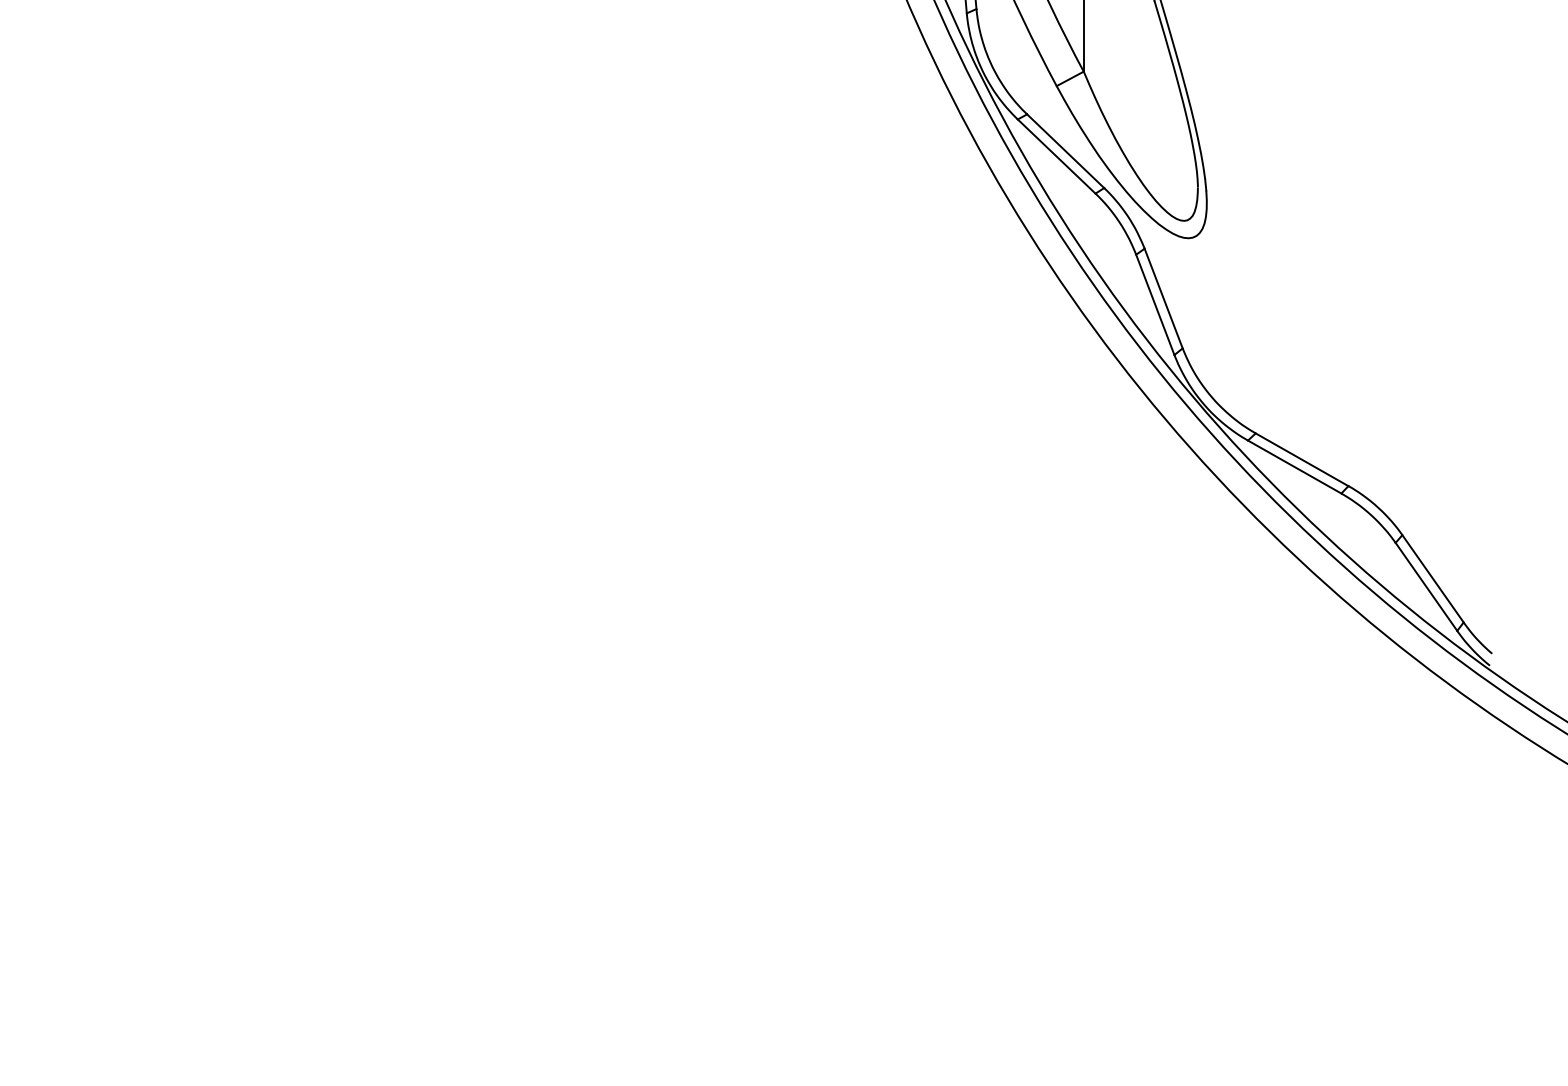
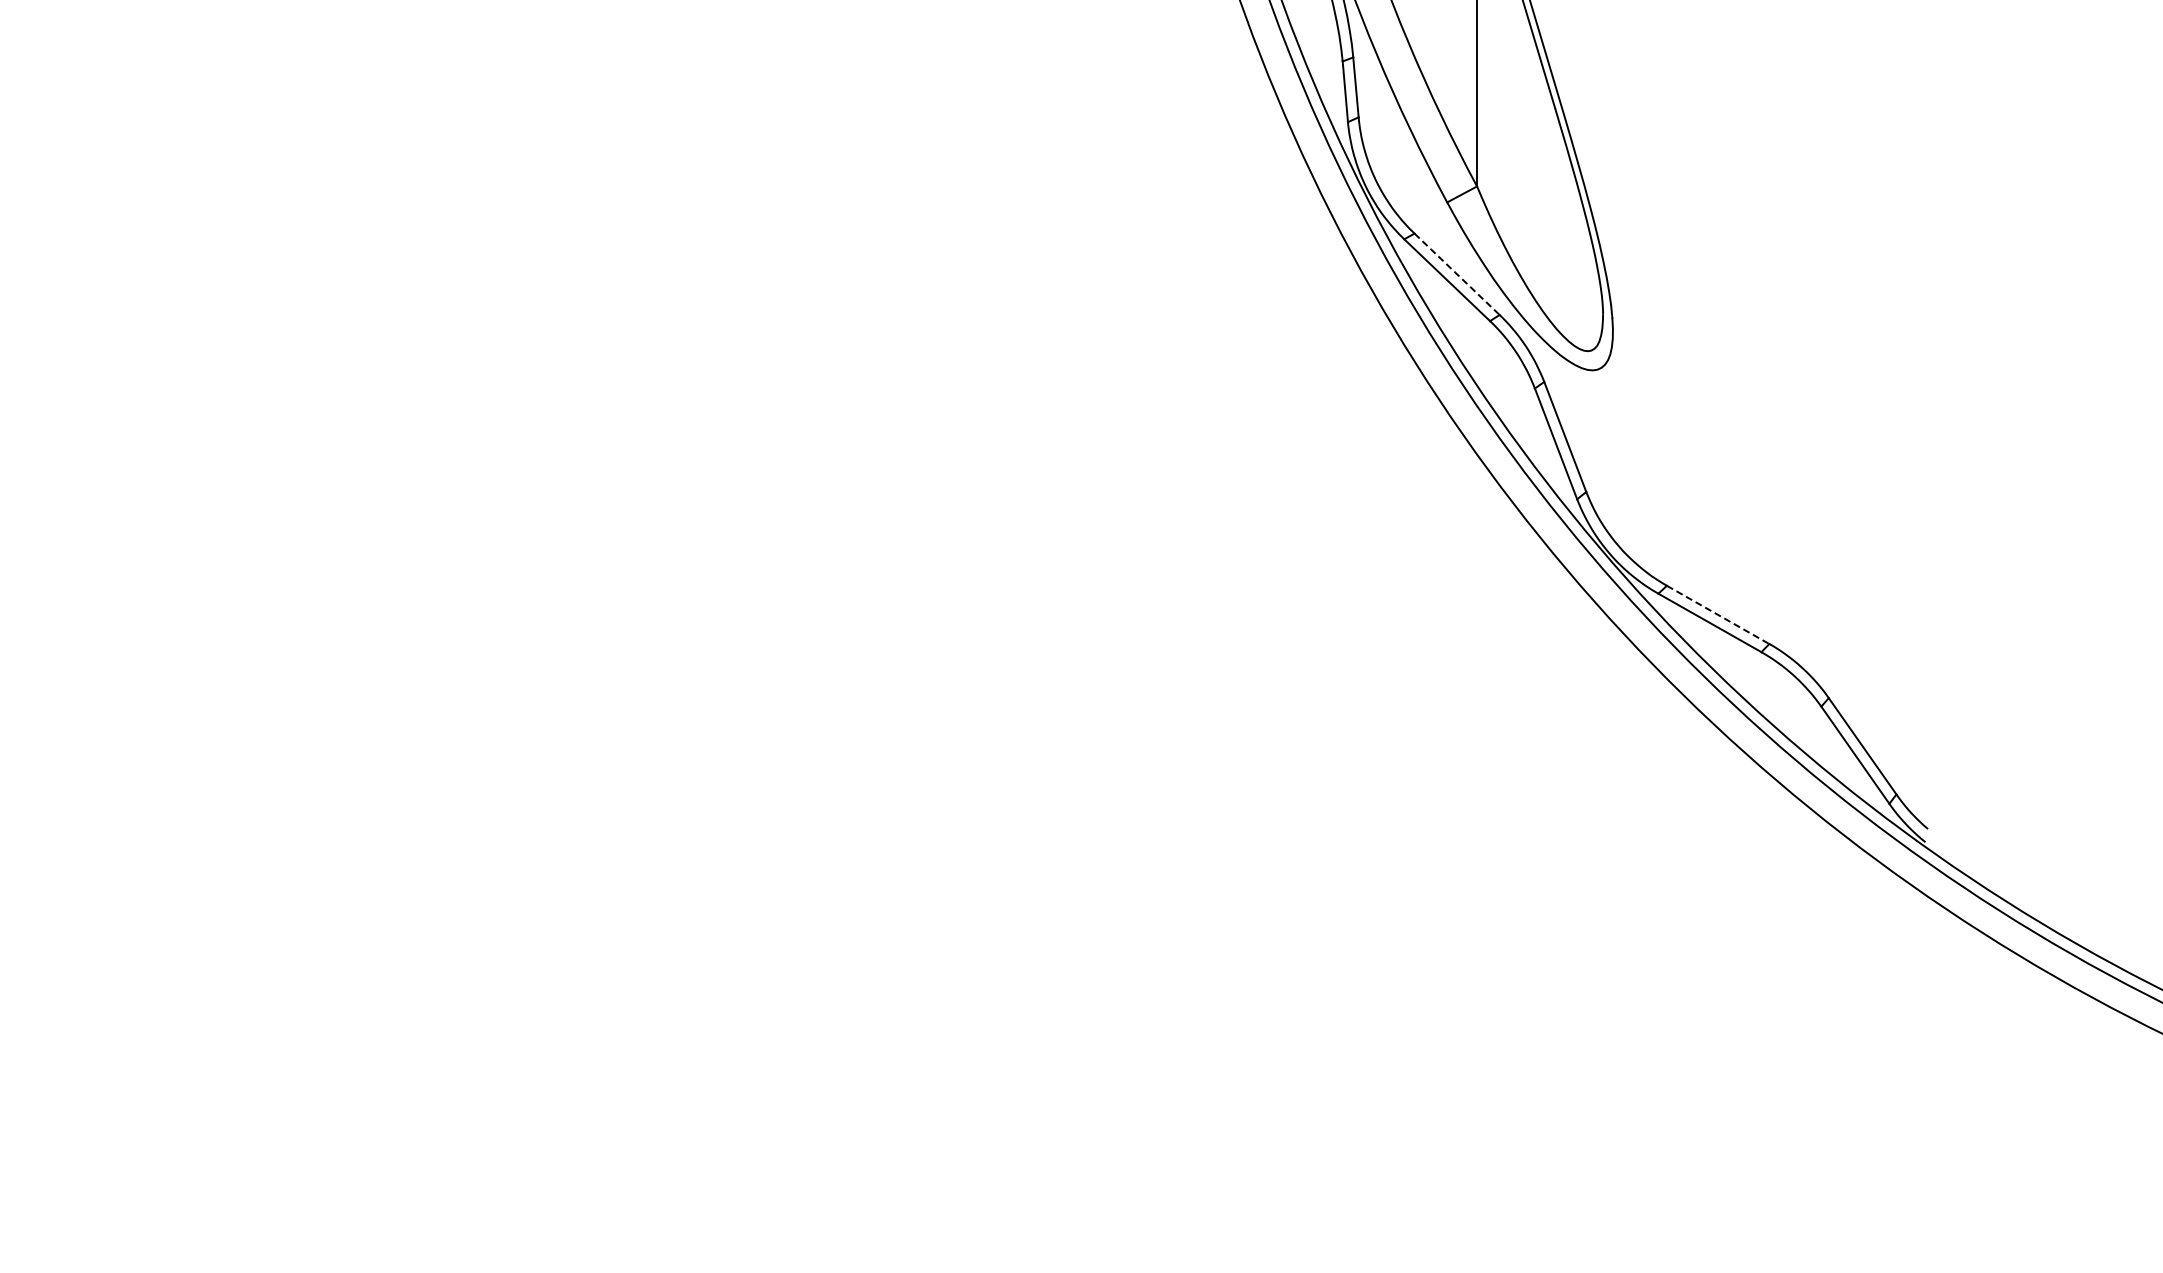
line: (1066, 151) -> (1457, 274), solid -> dashed
line: (1302, 459) -> (1718, 614), solid -> dashed

